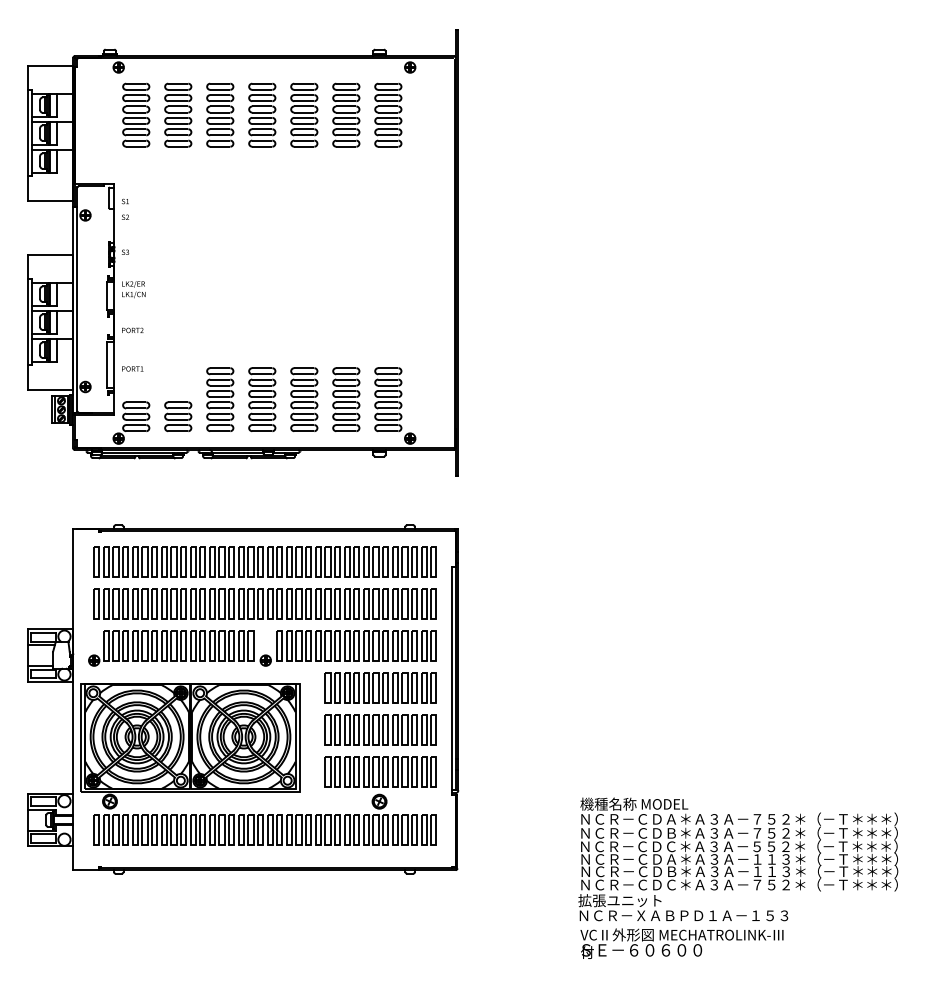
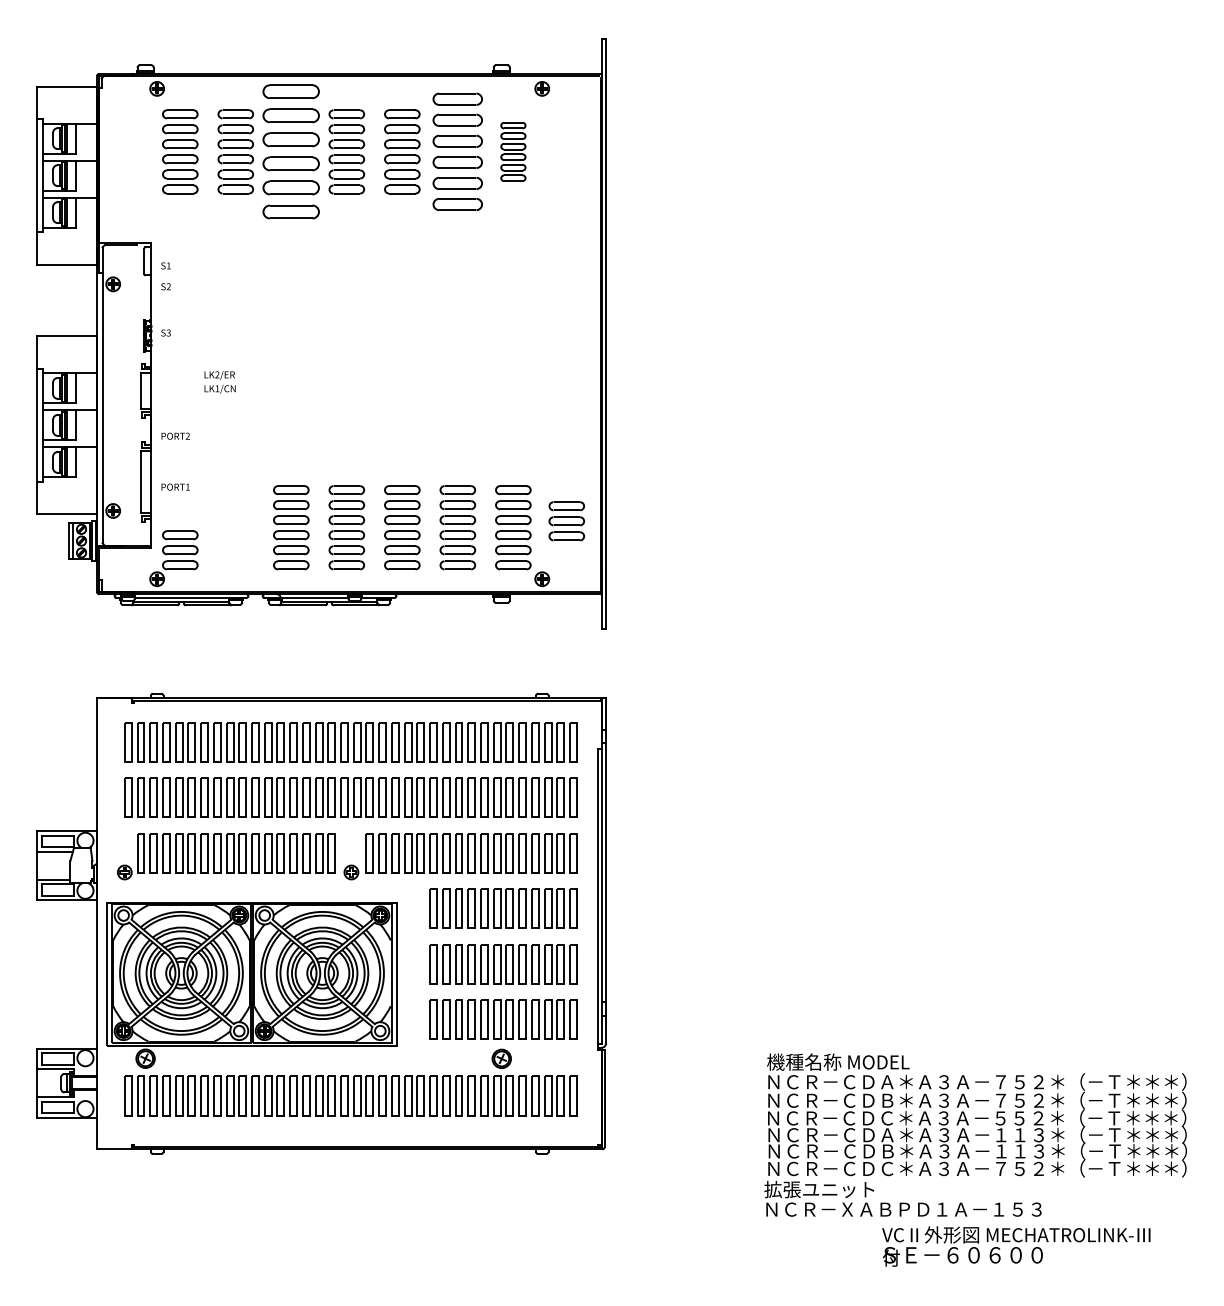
part: (220, 114) -> (291, 151), size x1.6
part: (346, 114) -> (457, 151), size x1.4
part: (388, 114) -> (513, 151), size x0.7
text: (133, 289) -> (219, 382), moved
part: (178, 416) -> (566, 521), moved
text: (682, 943) -> (1016, 1246), moved

